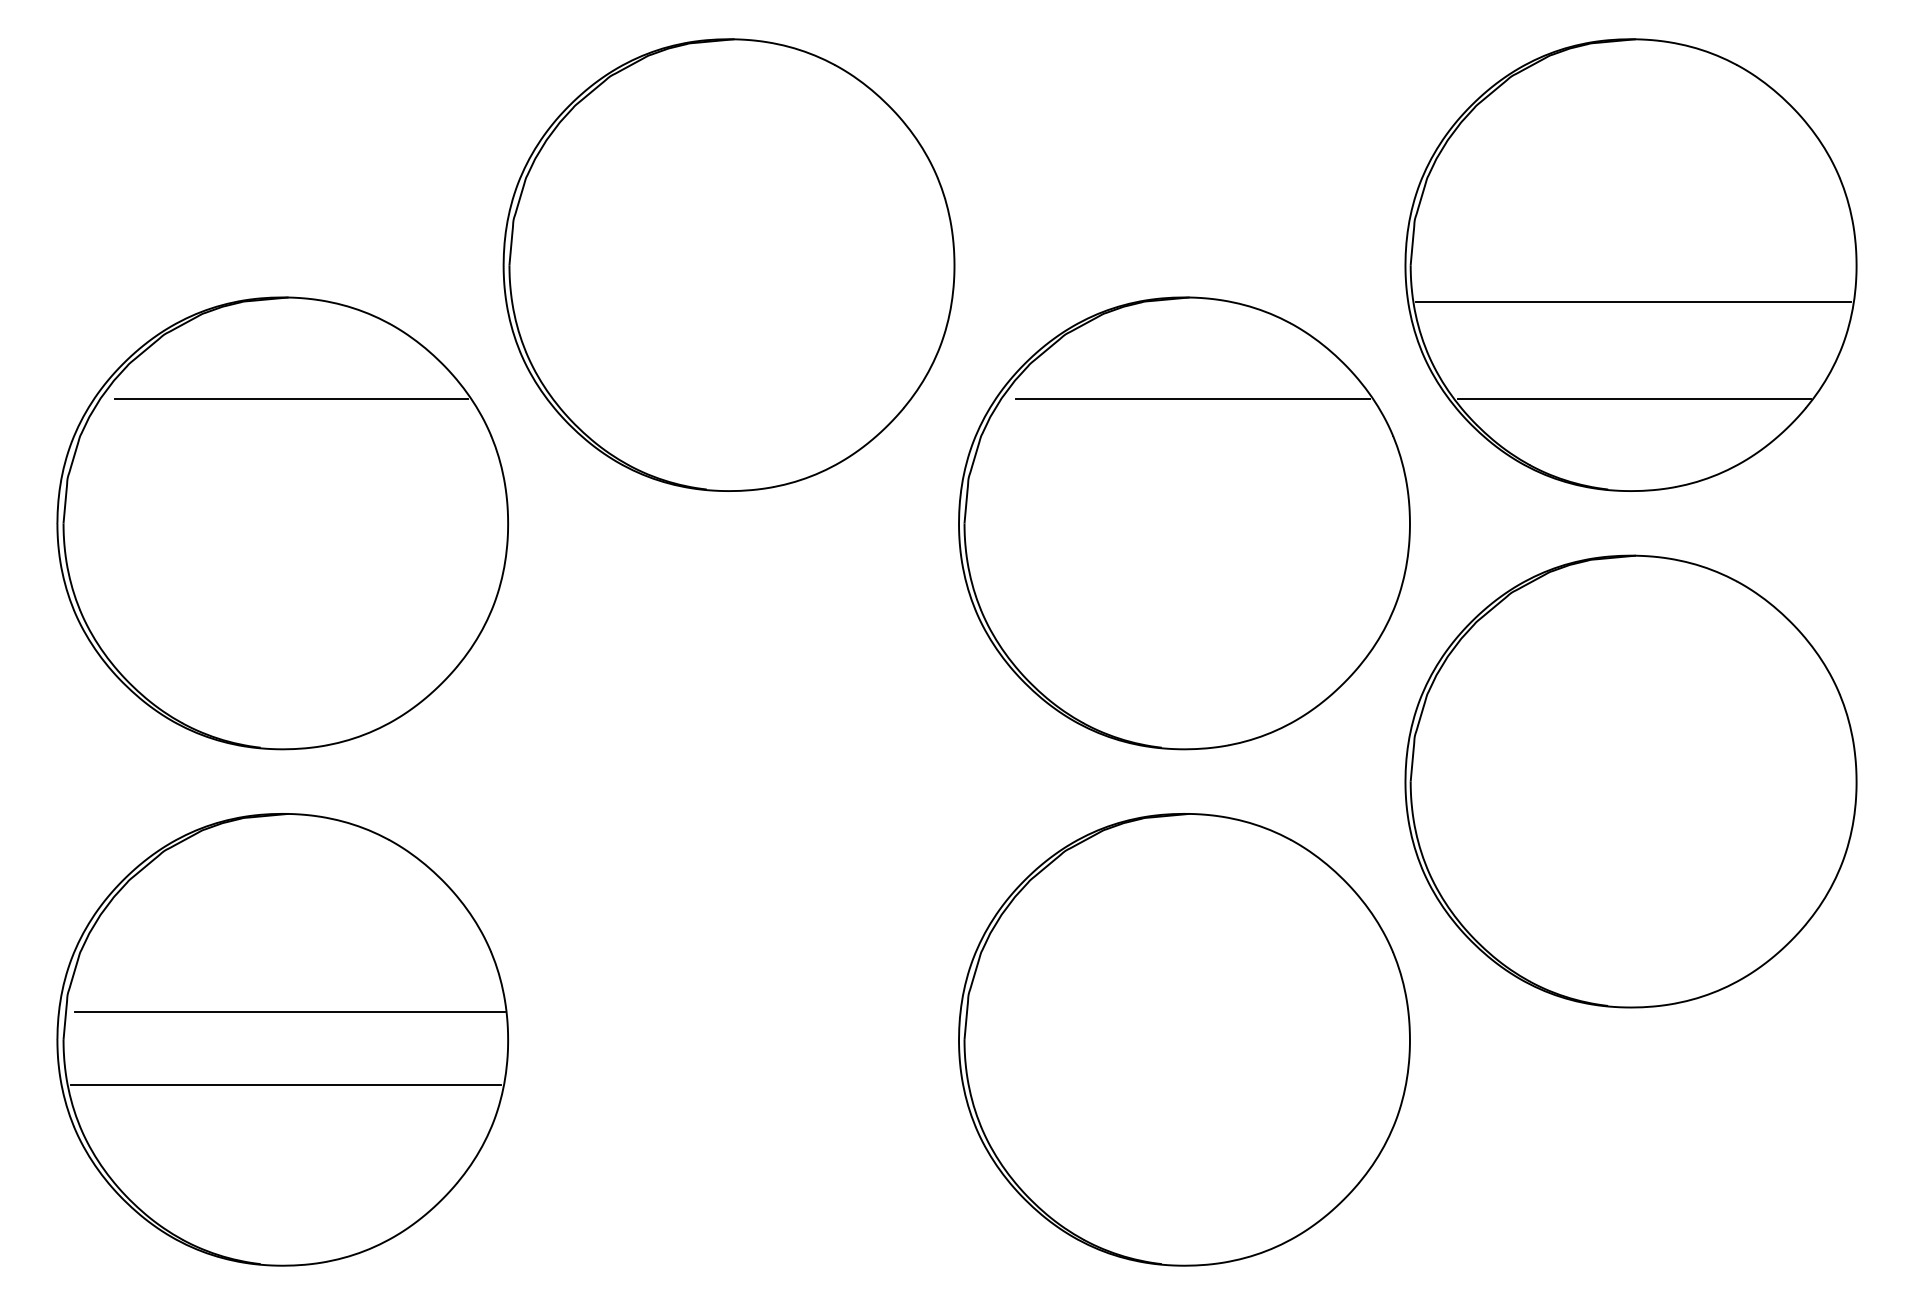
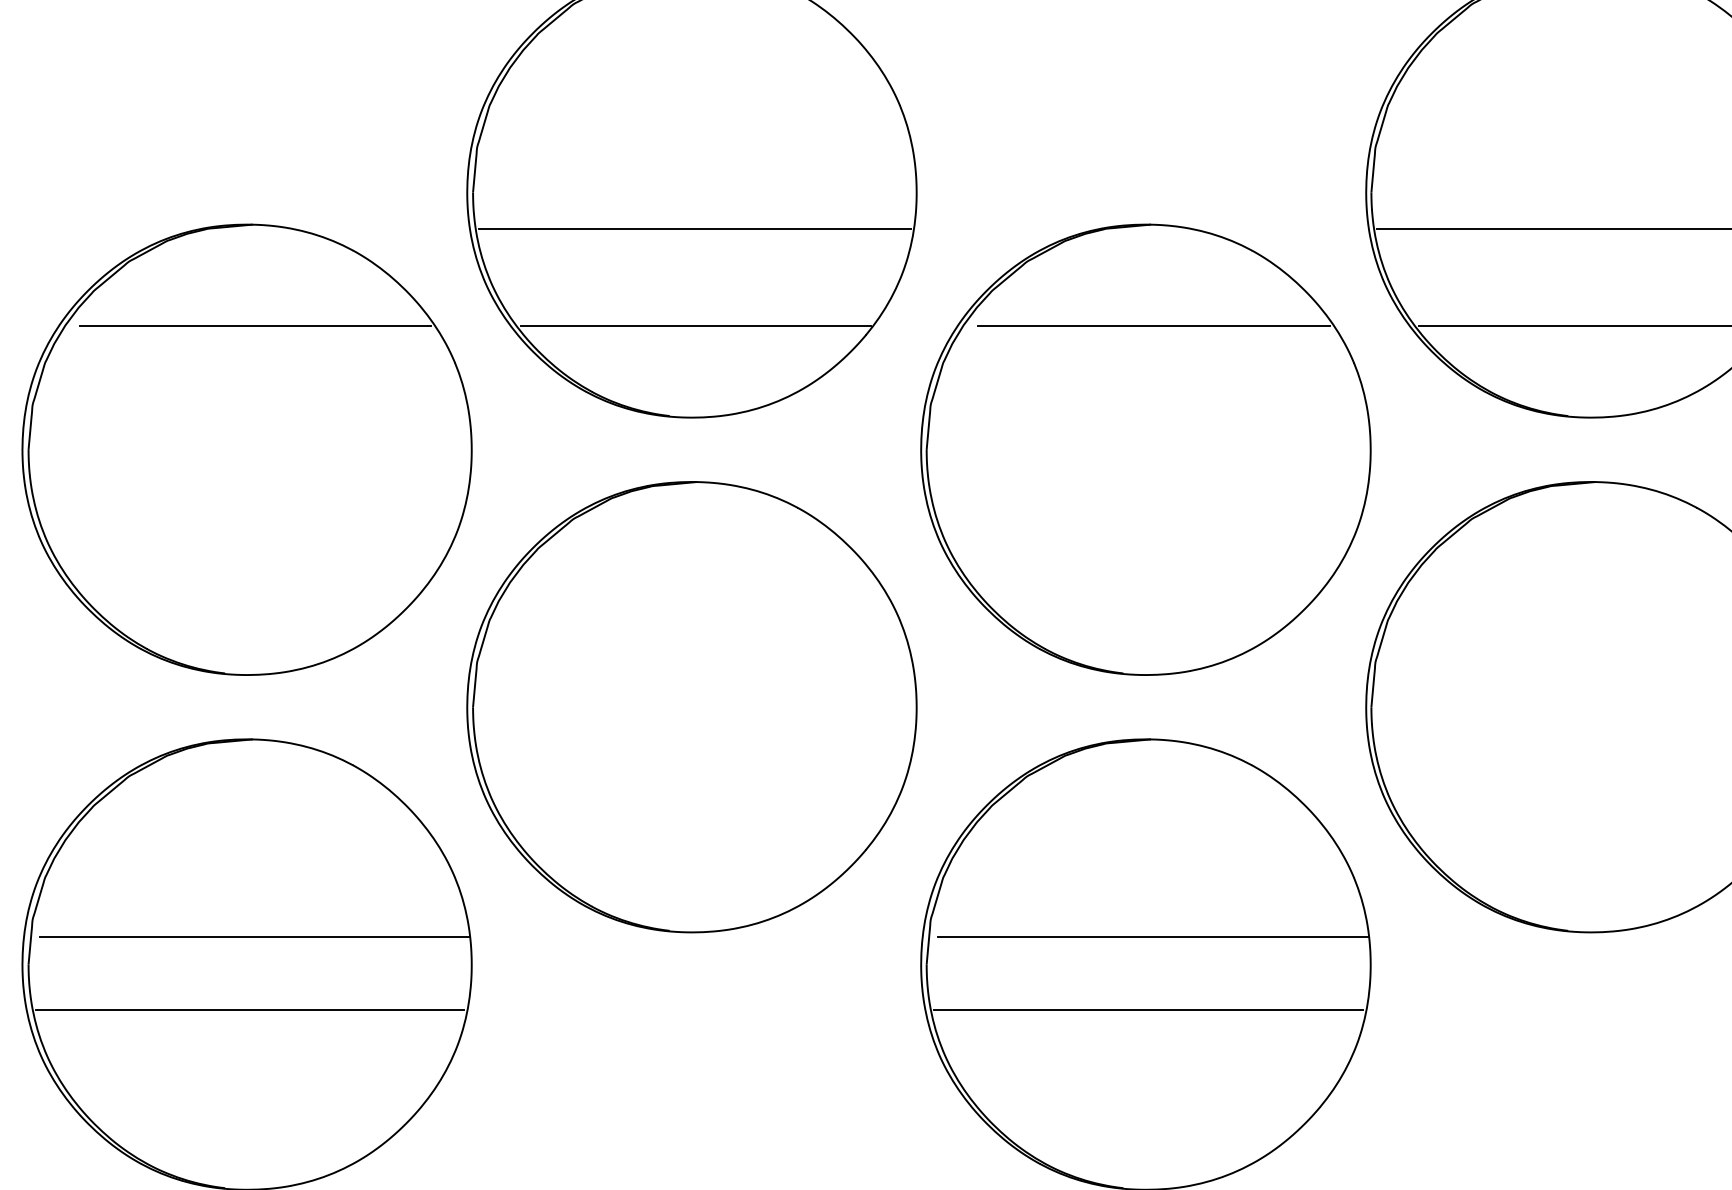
line: (731, 302) -> (694, 229), added
line: (732, 399) -> (695, 326), added
part: (728, 781) -> (691, 707), added
line: (1191, 1012) -> (1152, 937), added
line: (1187, 1085) -> (1148, 1010), added

